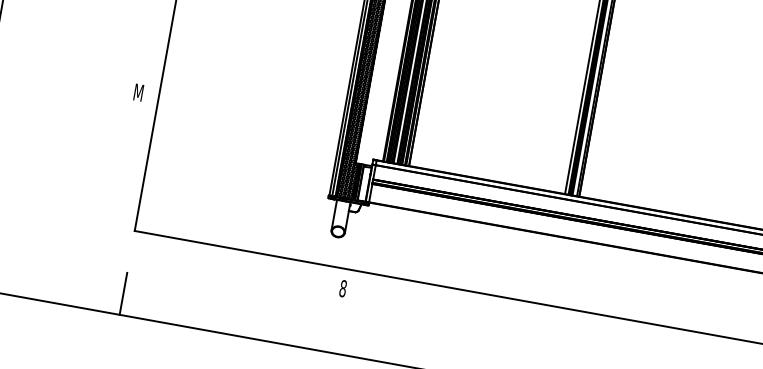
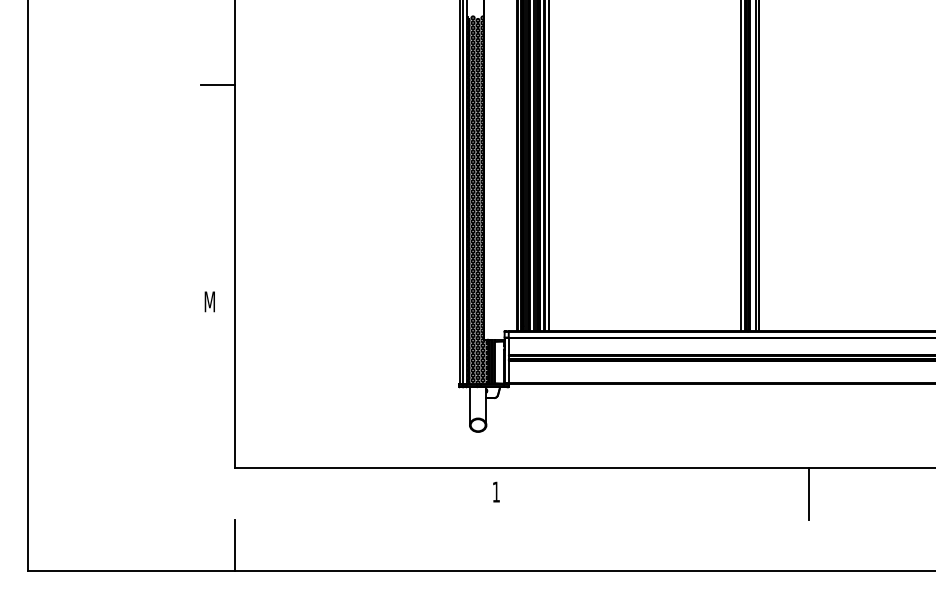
text: (343, 288) -> (496, 491), 8 -> 1
line: (596, 335) -> (808, 493), added

